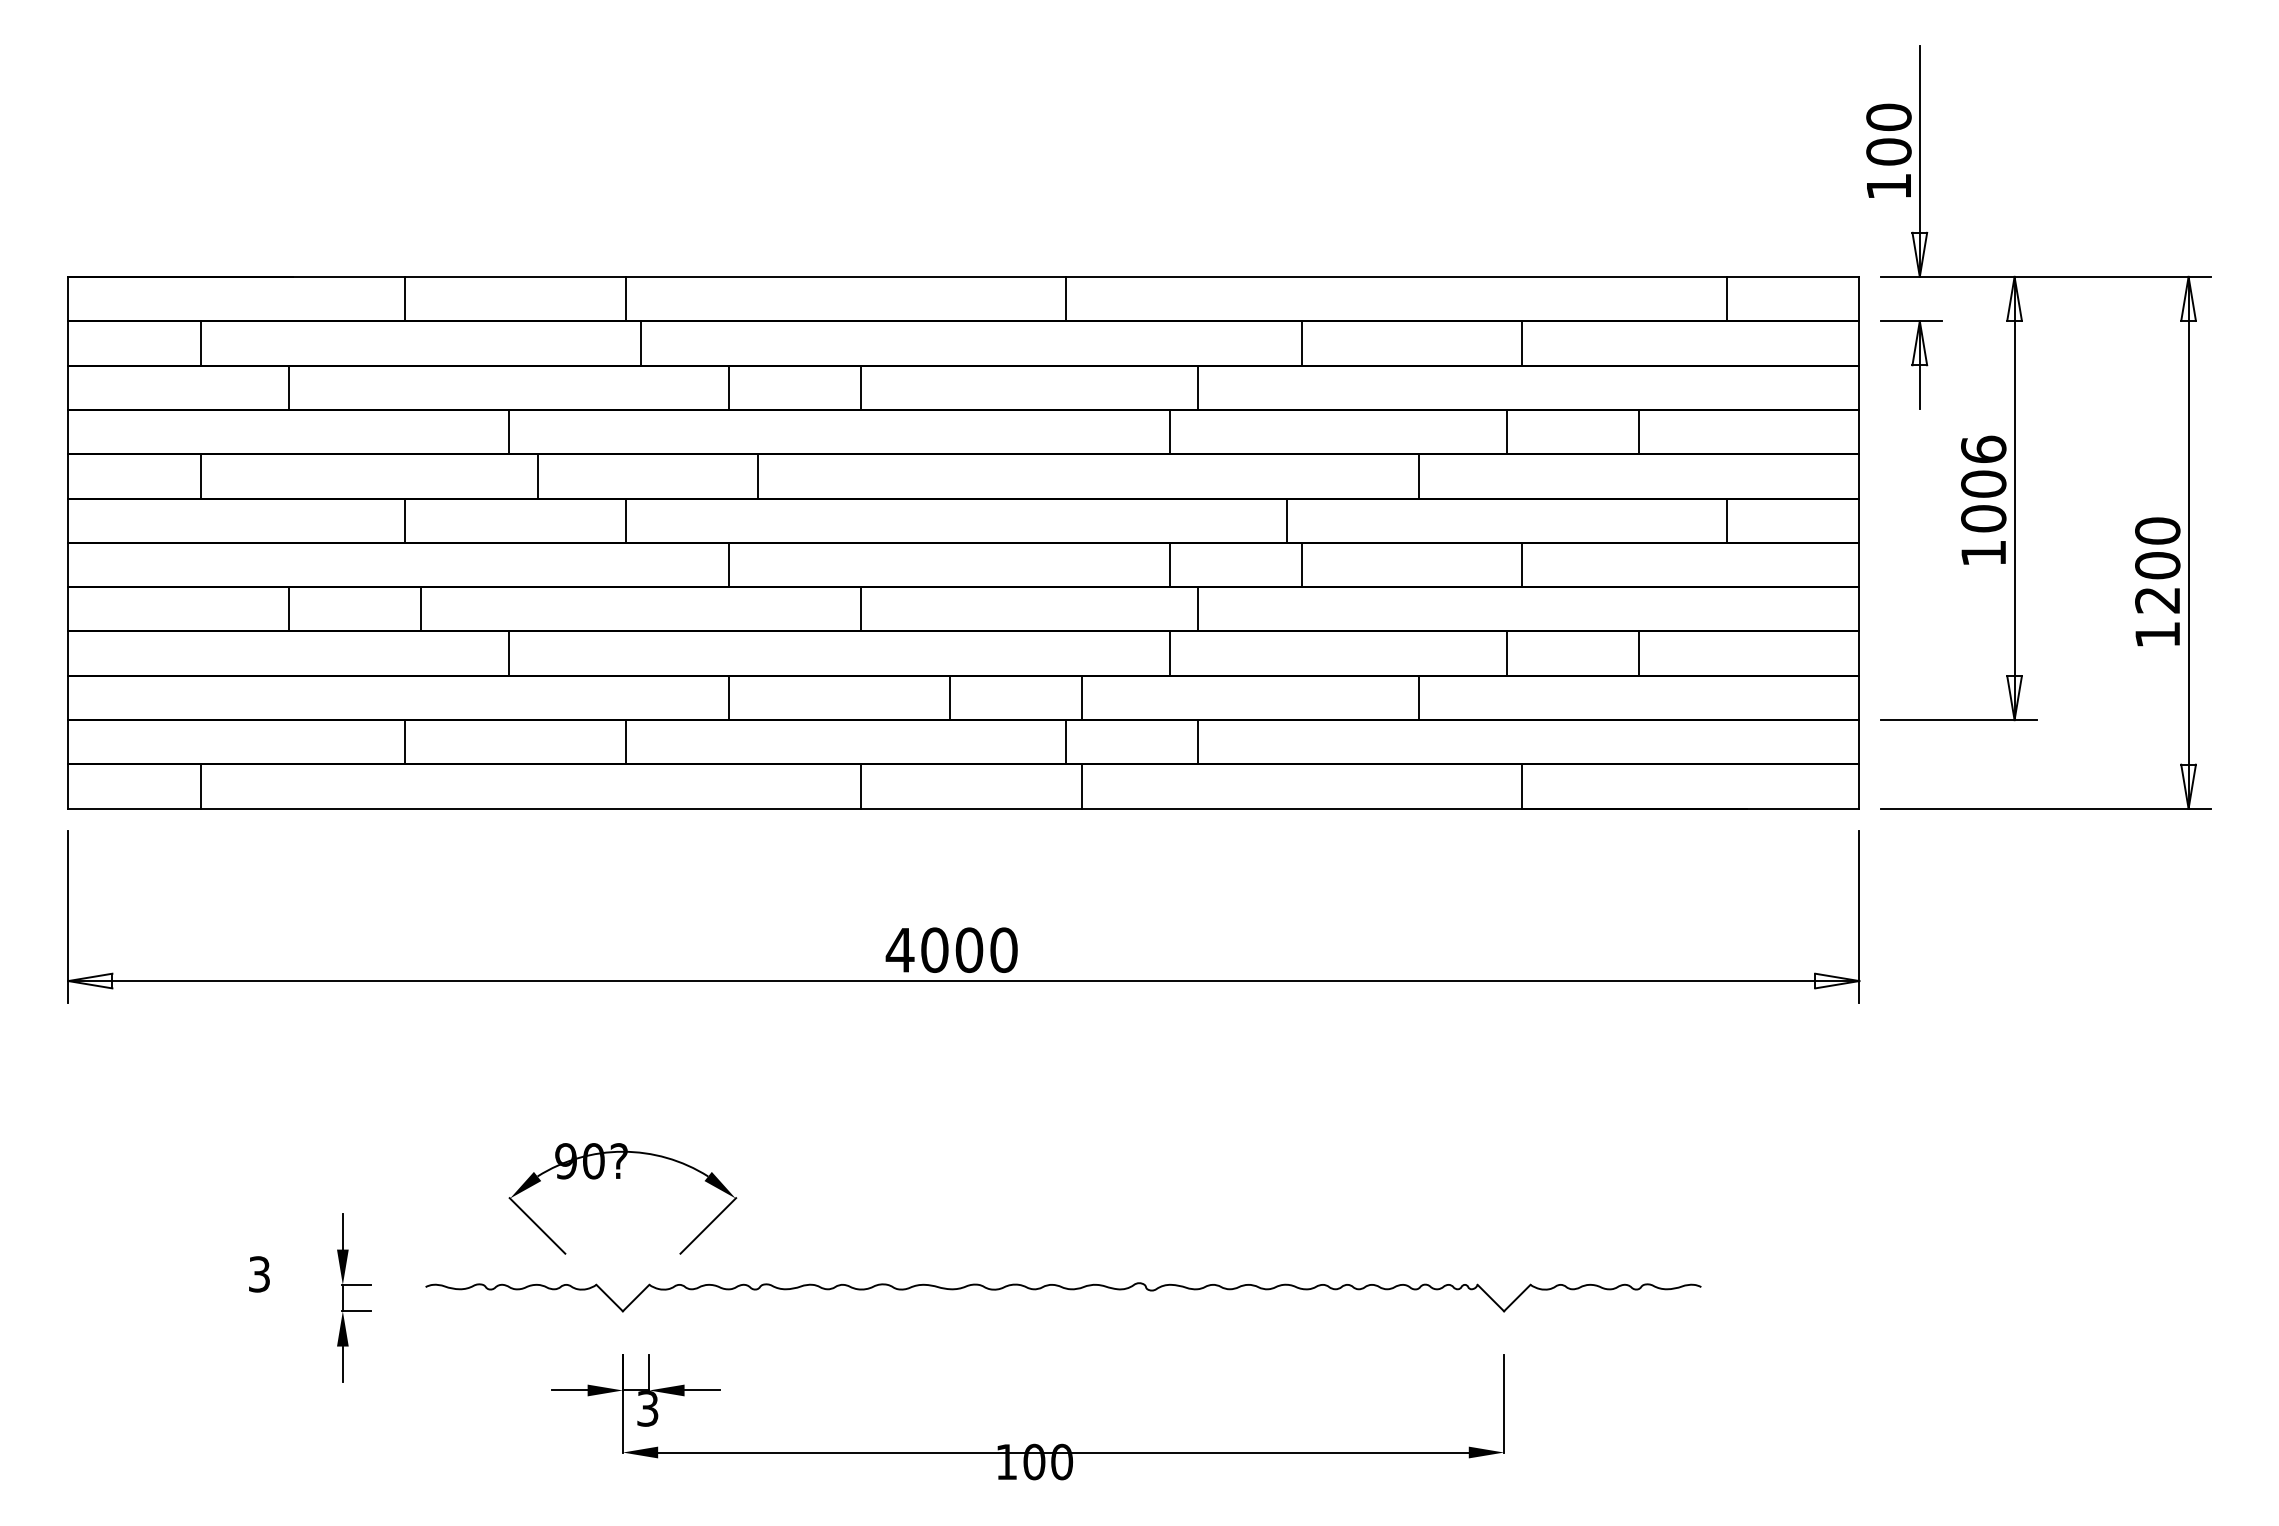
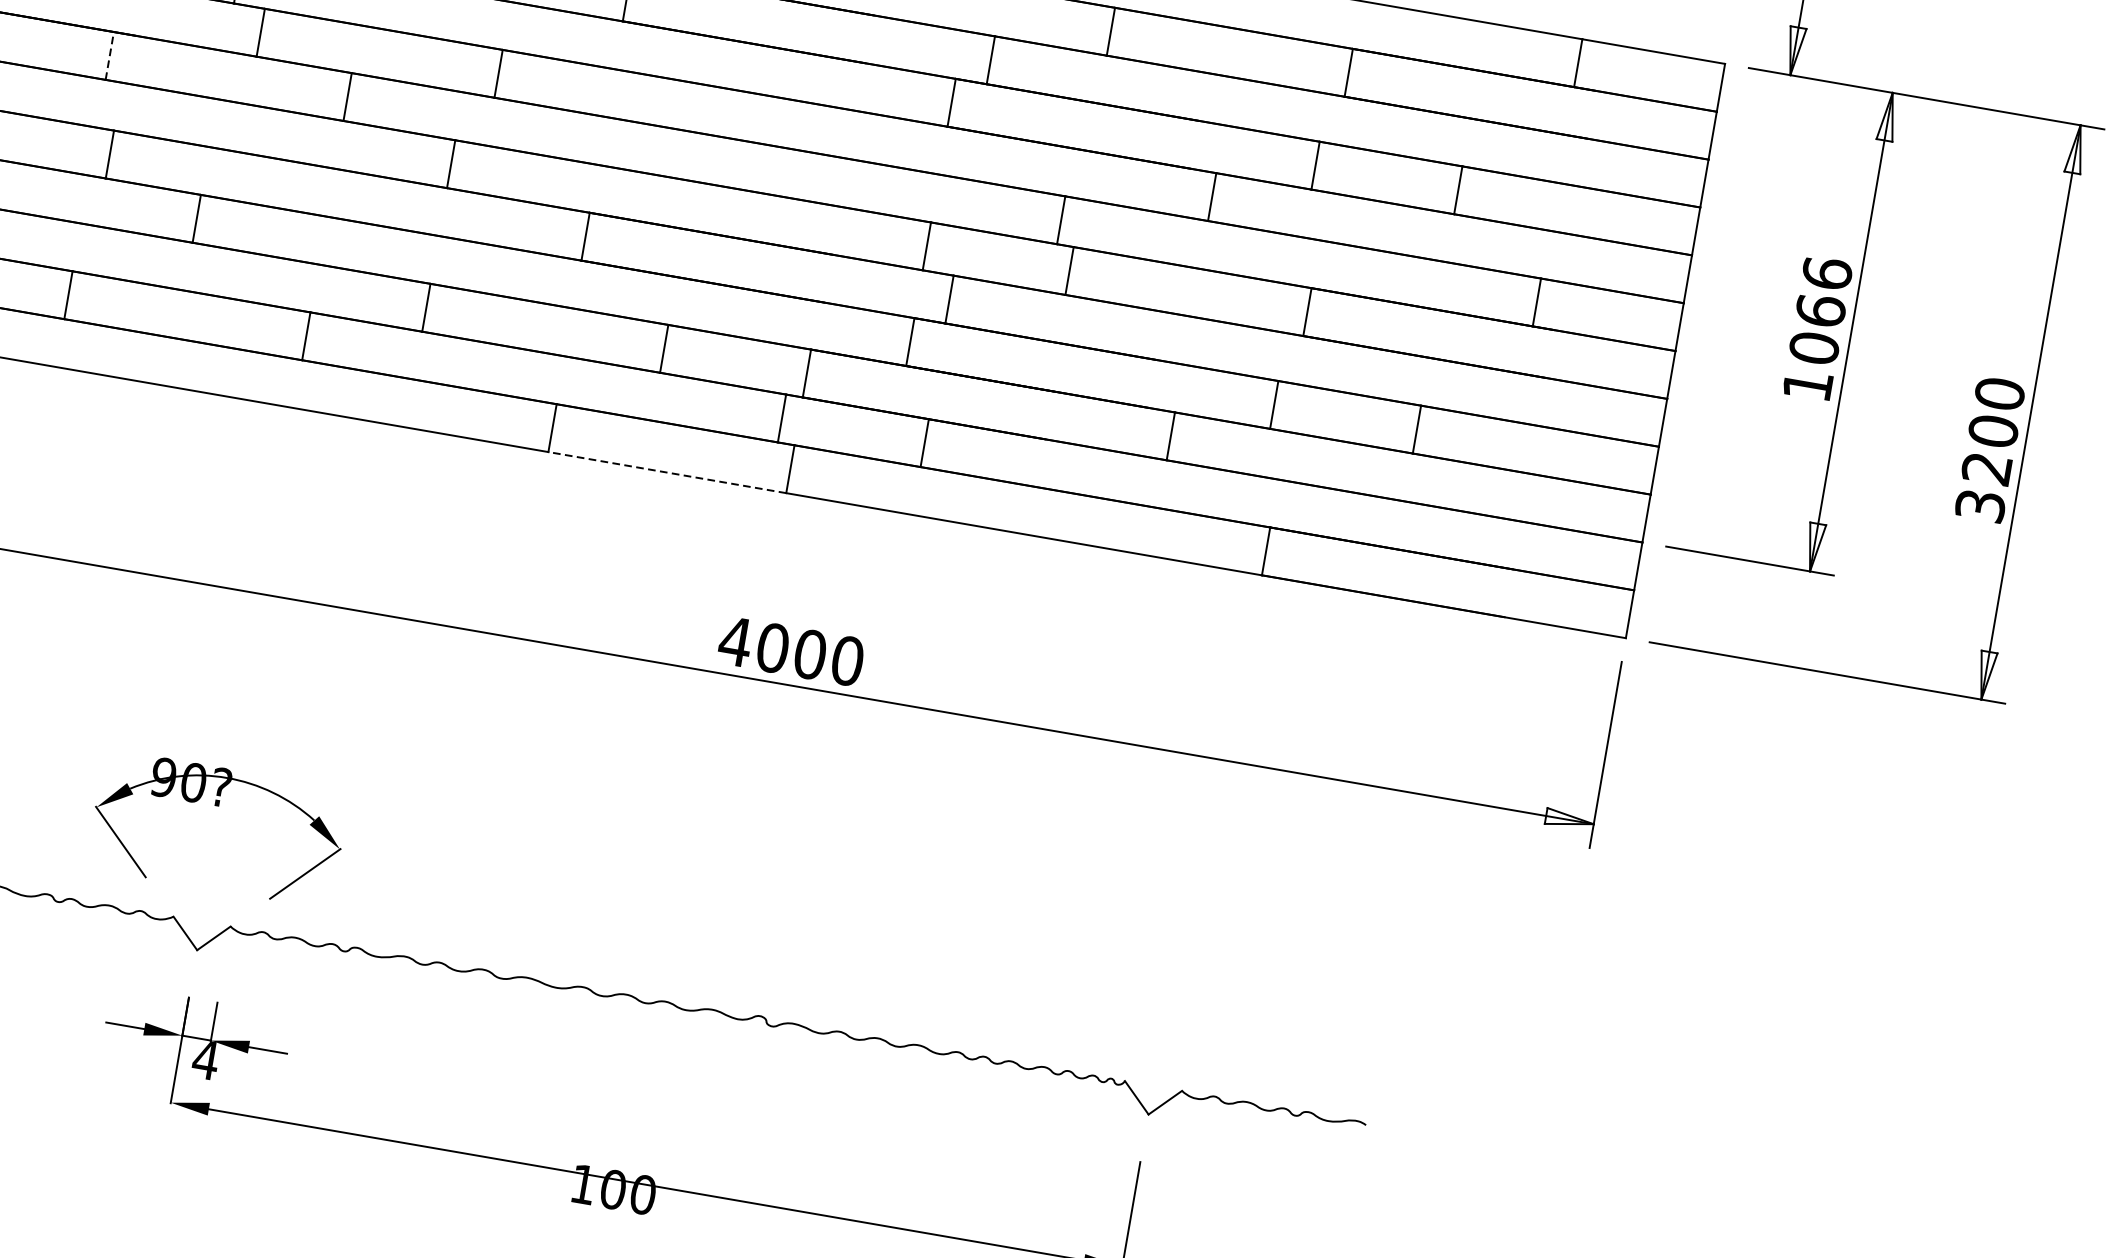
part: (1911, 364) -> (1765, 168), removed
text: (1983, 483) -> (1820, 310), 1006 -> 1066
line: (405, 520) -> (109, 55), solid -> dashed
text: (2157, 634) -> (1980, 505), 1200 -> 3200
line: (971, 808) -> (667, 472), solid -> dashed
text: (951, 949) -> (791, 650), moved
text: (647, 1408) -> (205, 1059), 3 -> 4

